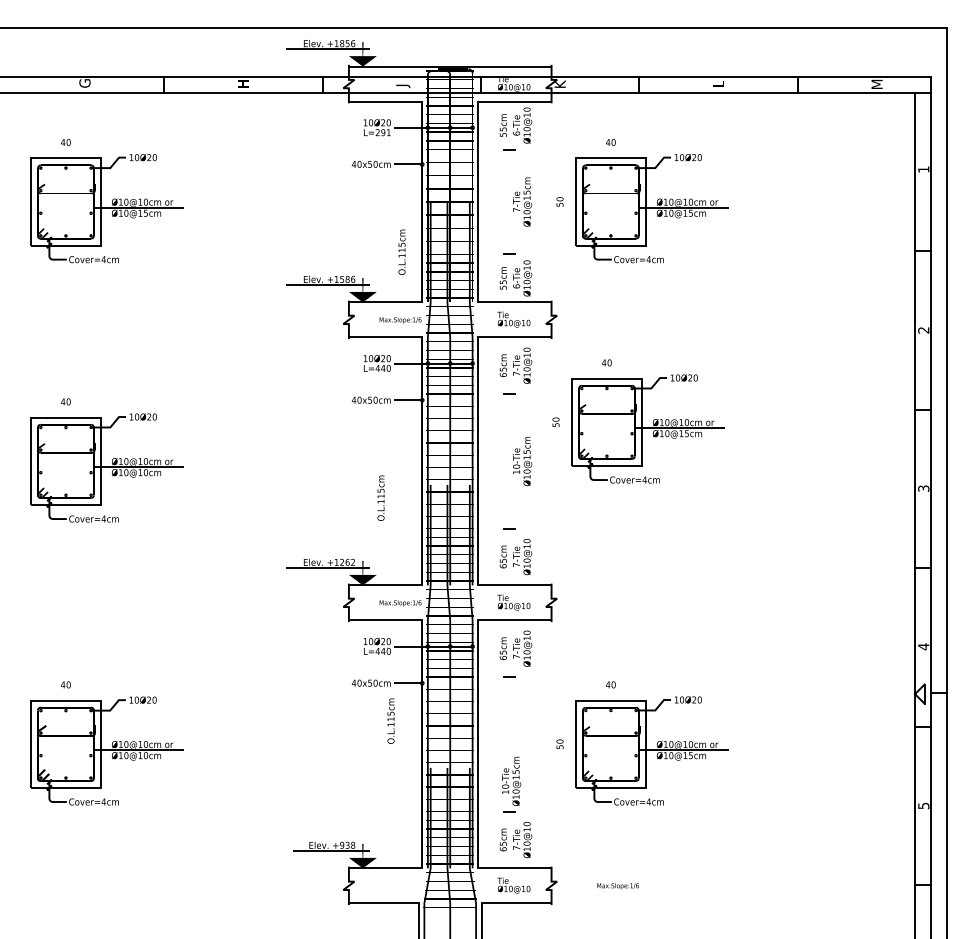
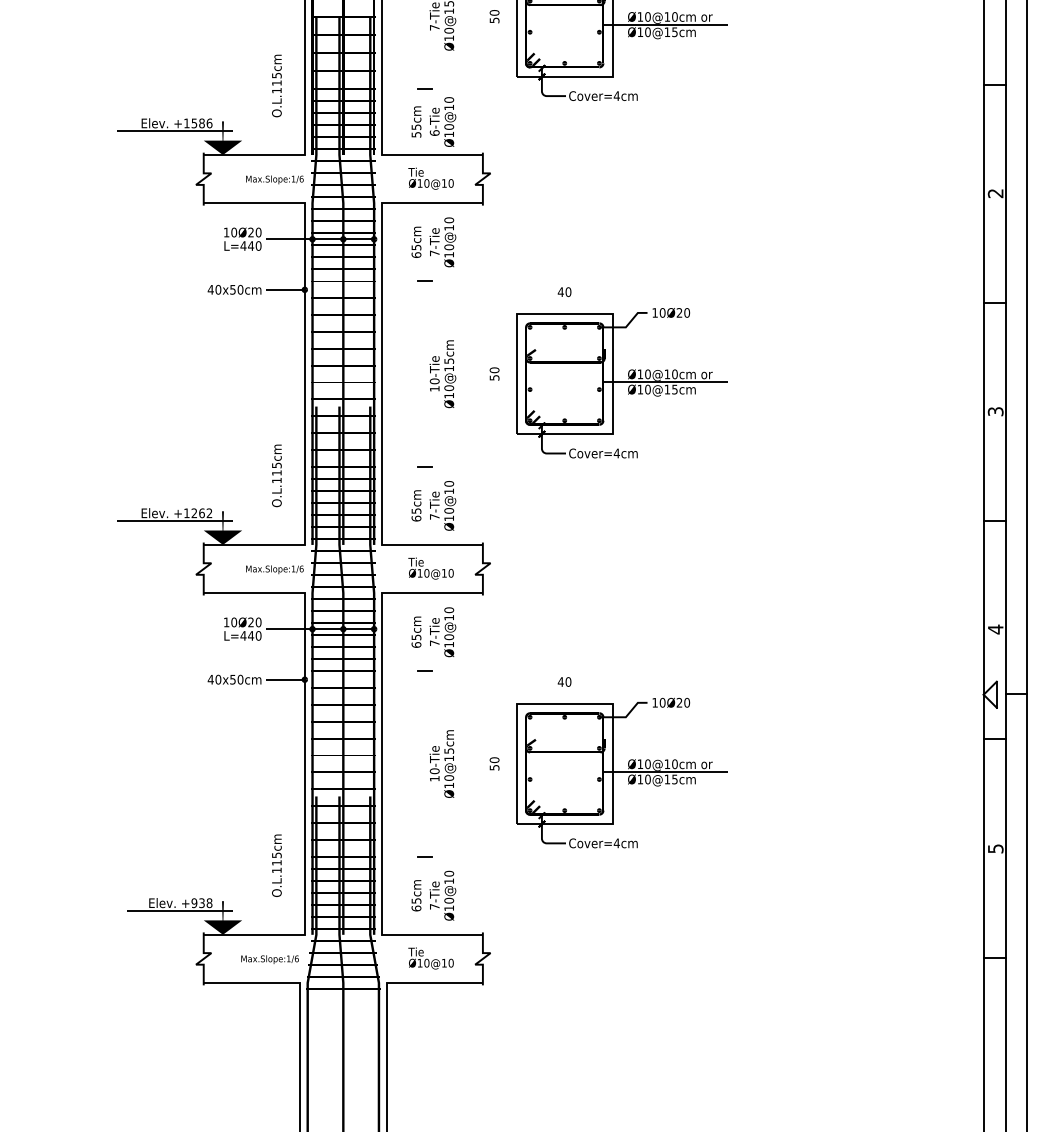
part: (638, 421) -> (608, 372), moved
text: (380, 497) -> (276, 474), moved
text: (390, 720) -> (276, 864), moved
text: (511, 780) -> (442, 762), moved
text: (617, 886) -> (269, 959), moved

